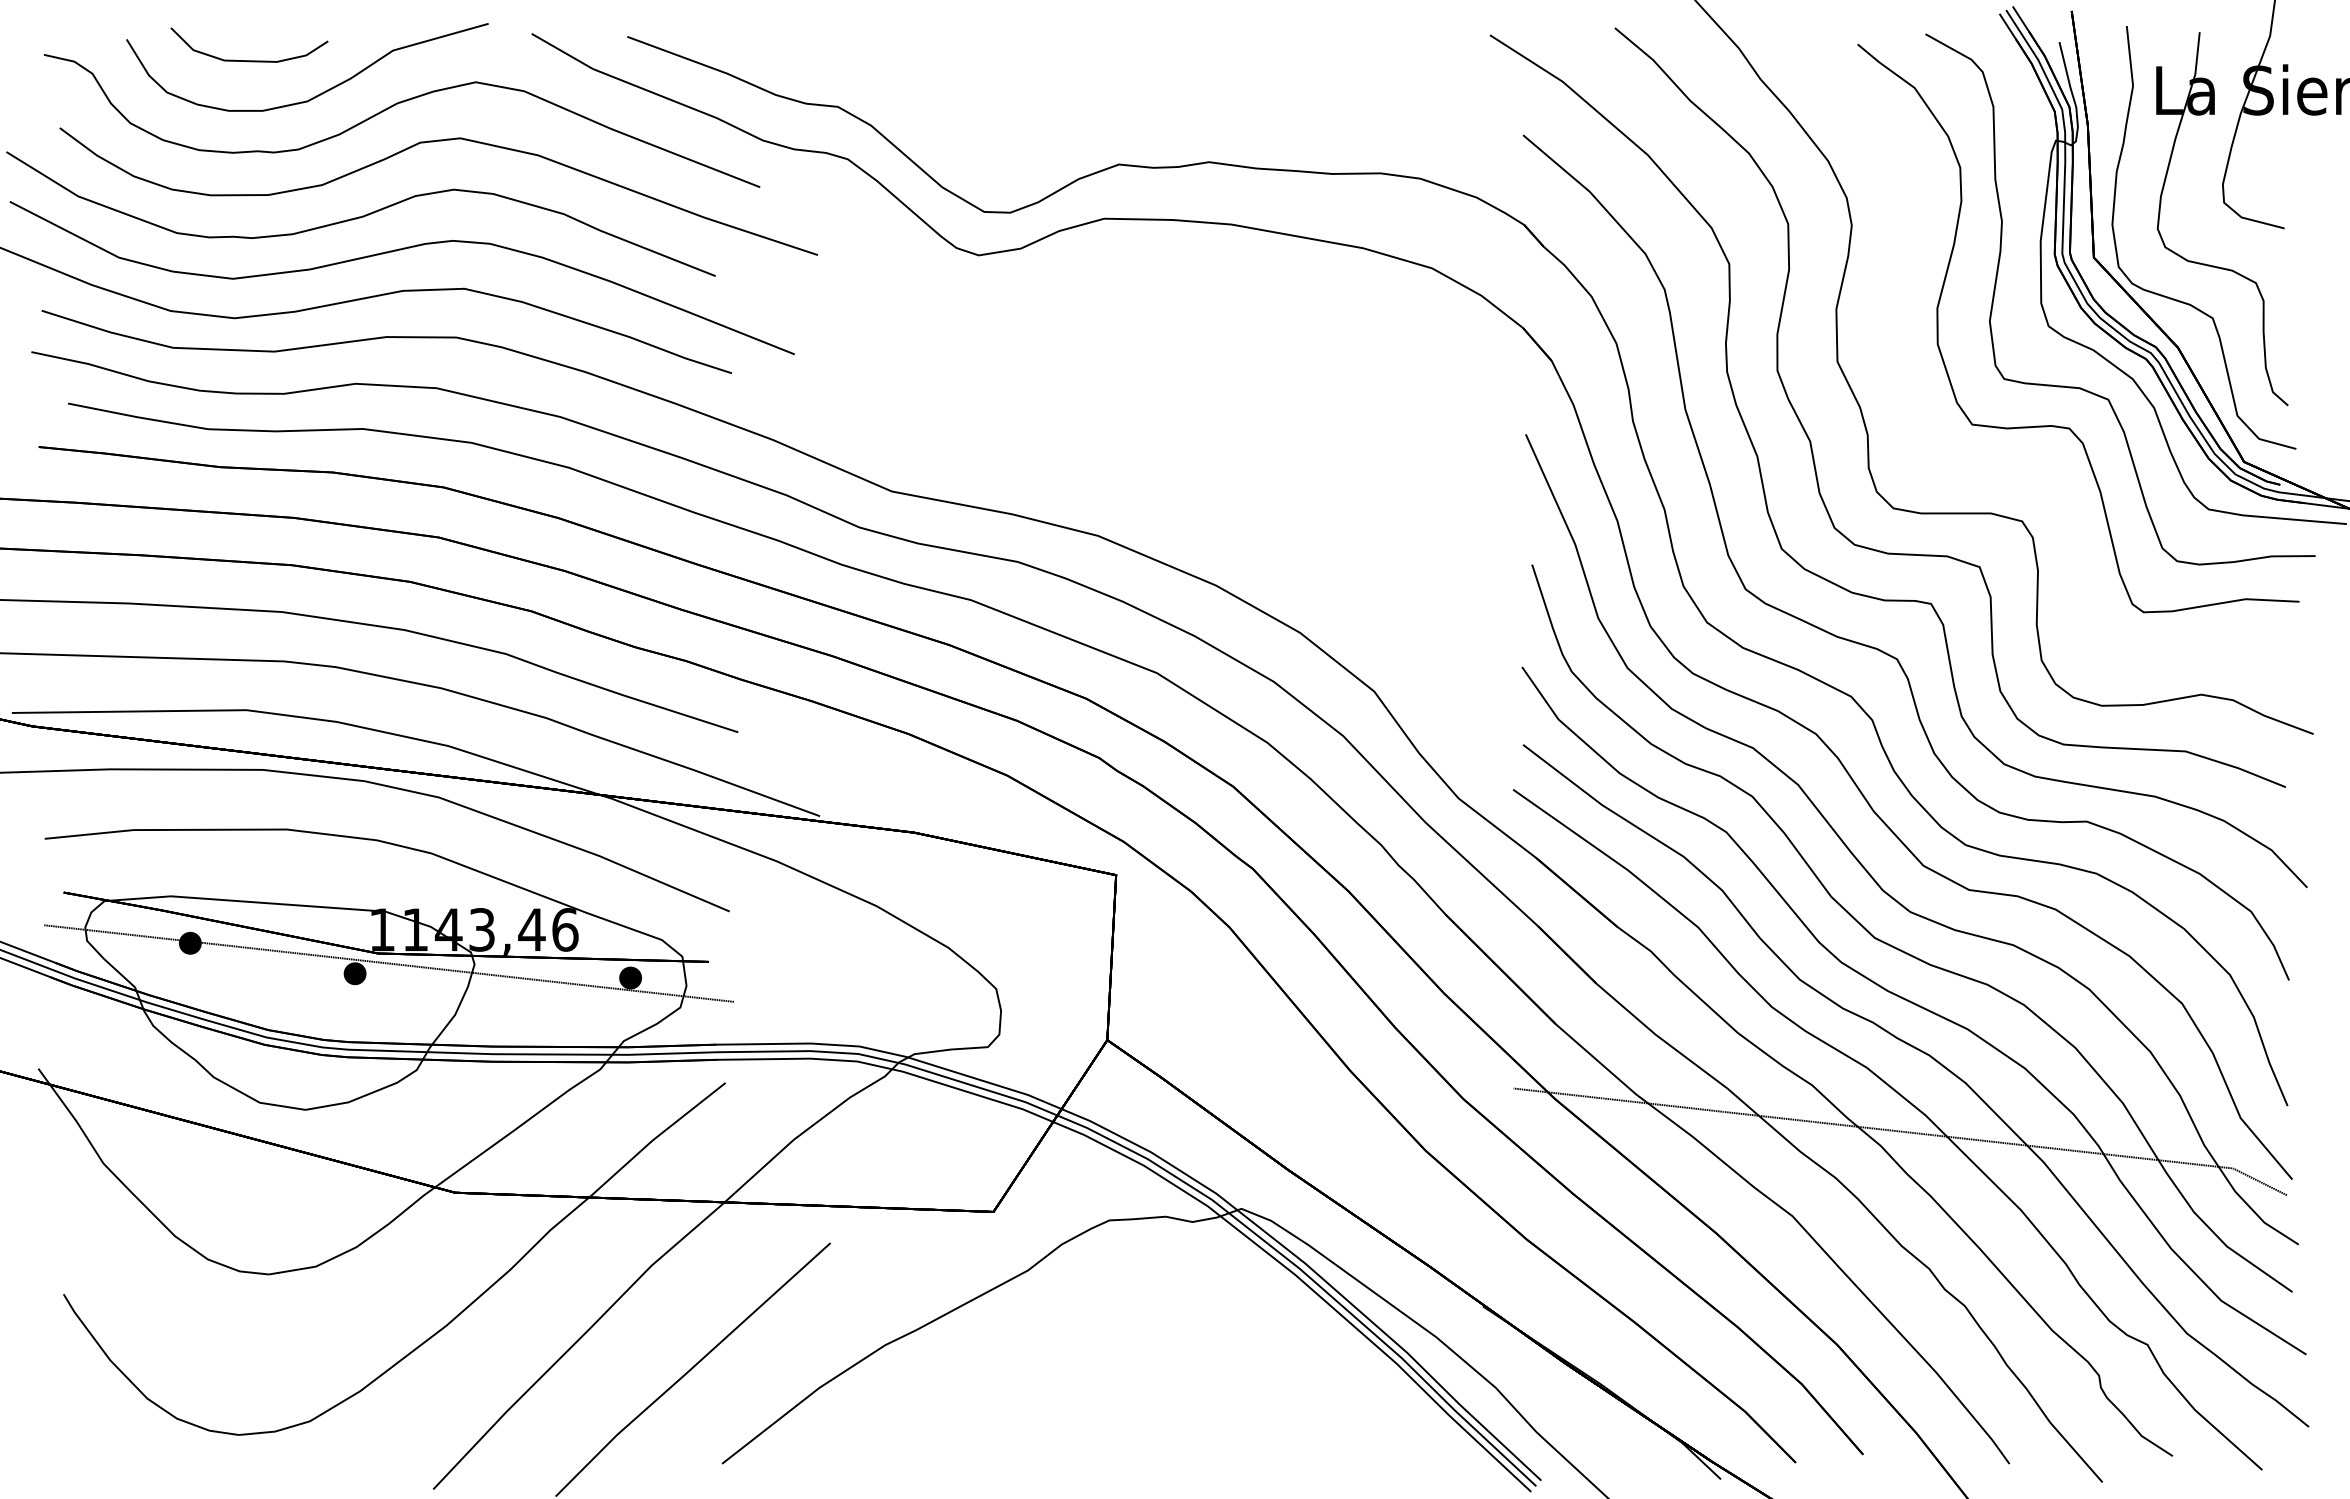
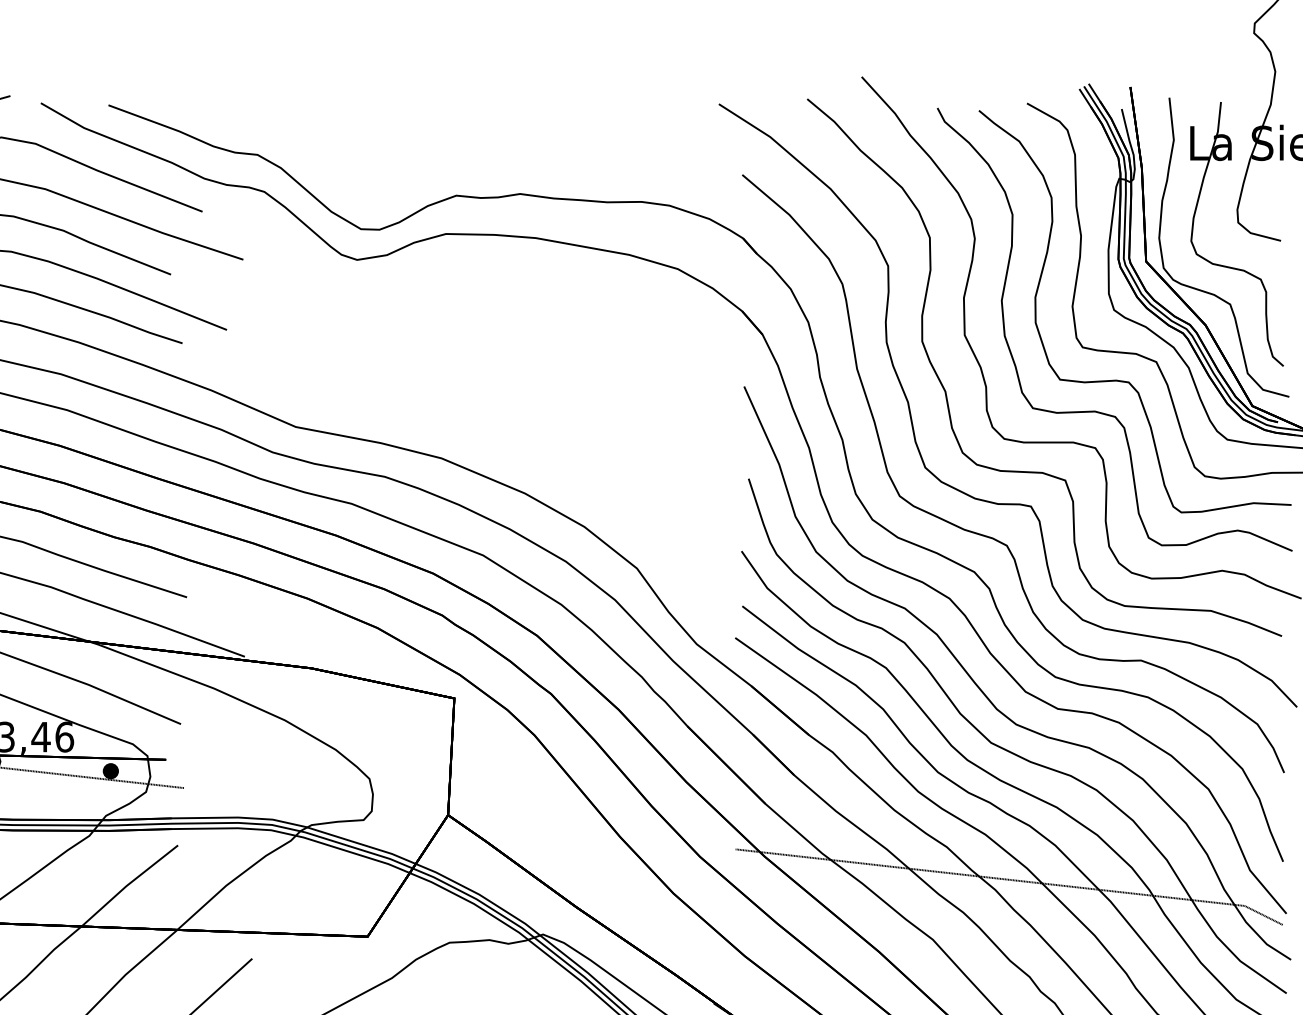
part: (2021, 468) -> (1094, 410), added

